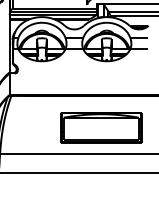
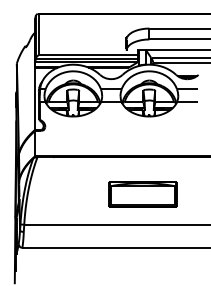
part: (100, 127) -> (142, 194), size x0.71

